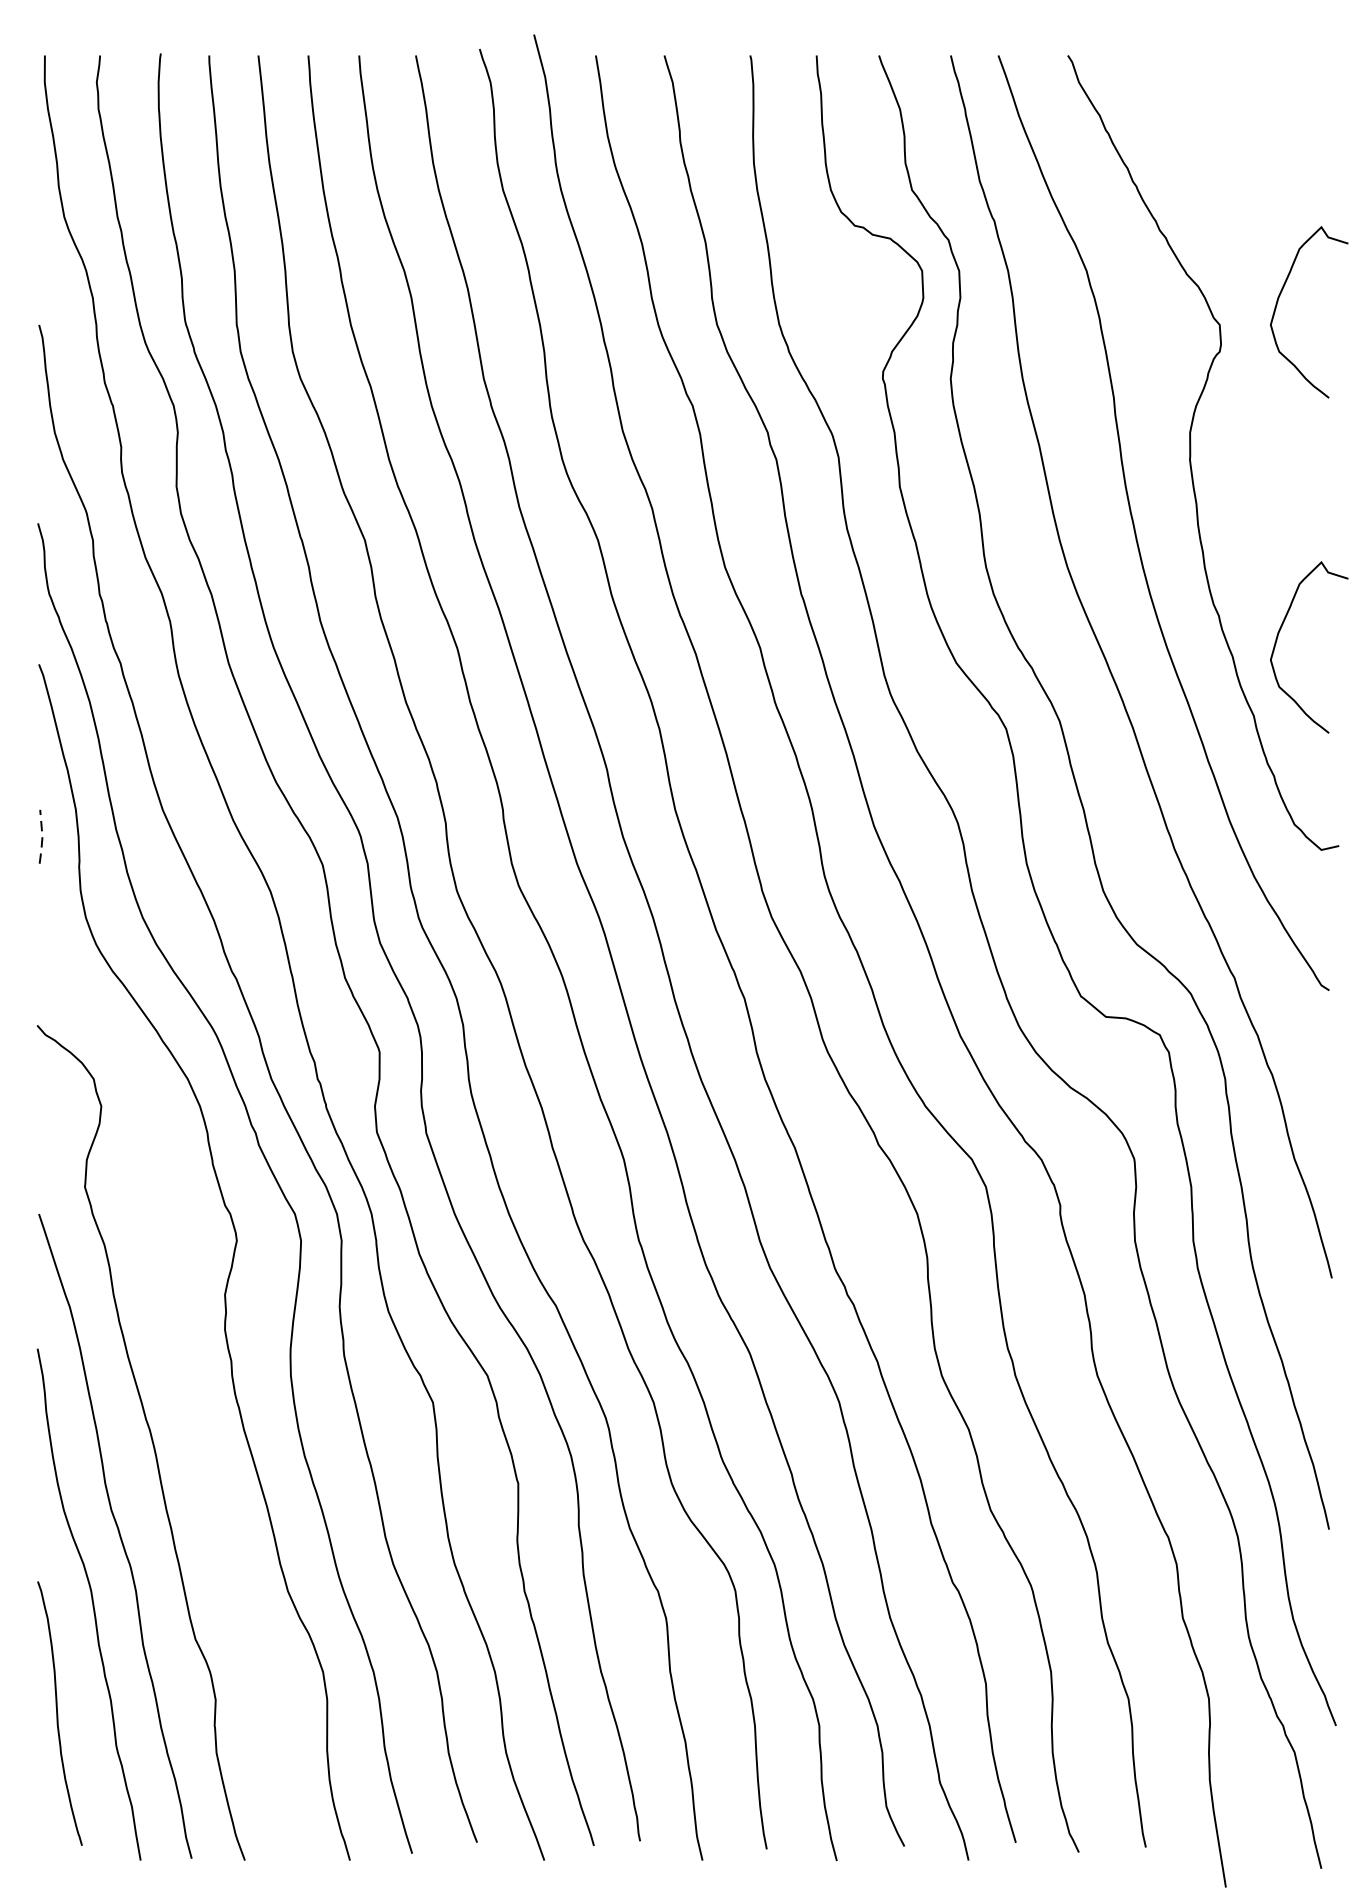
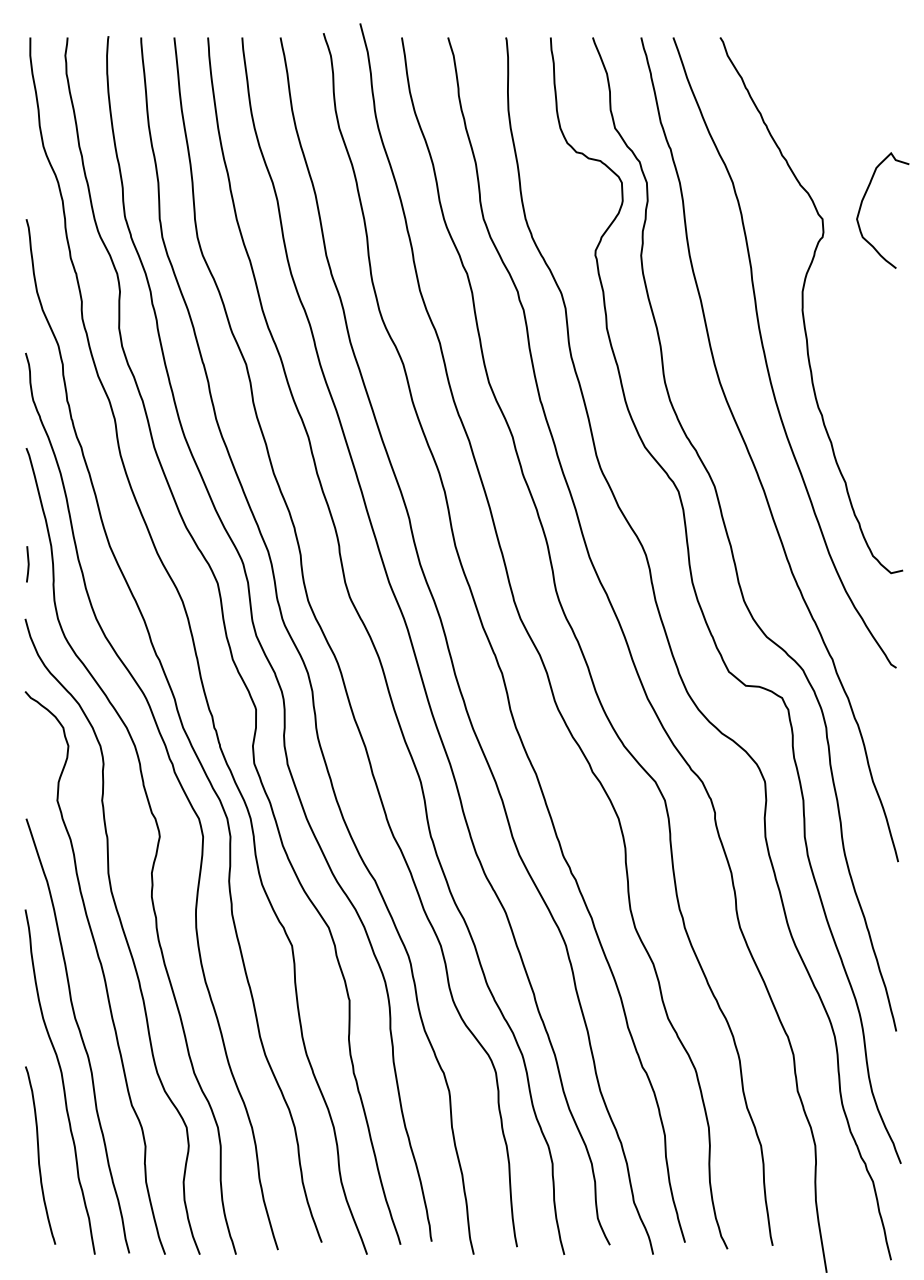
curve: (1278, 638) -> (862, 430), removed
line: (42, 837) -> (28, 564), dashed -> solid
curve: (181, 1381) -> (122, 931), added

